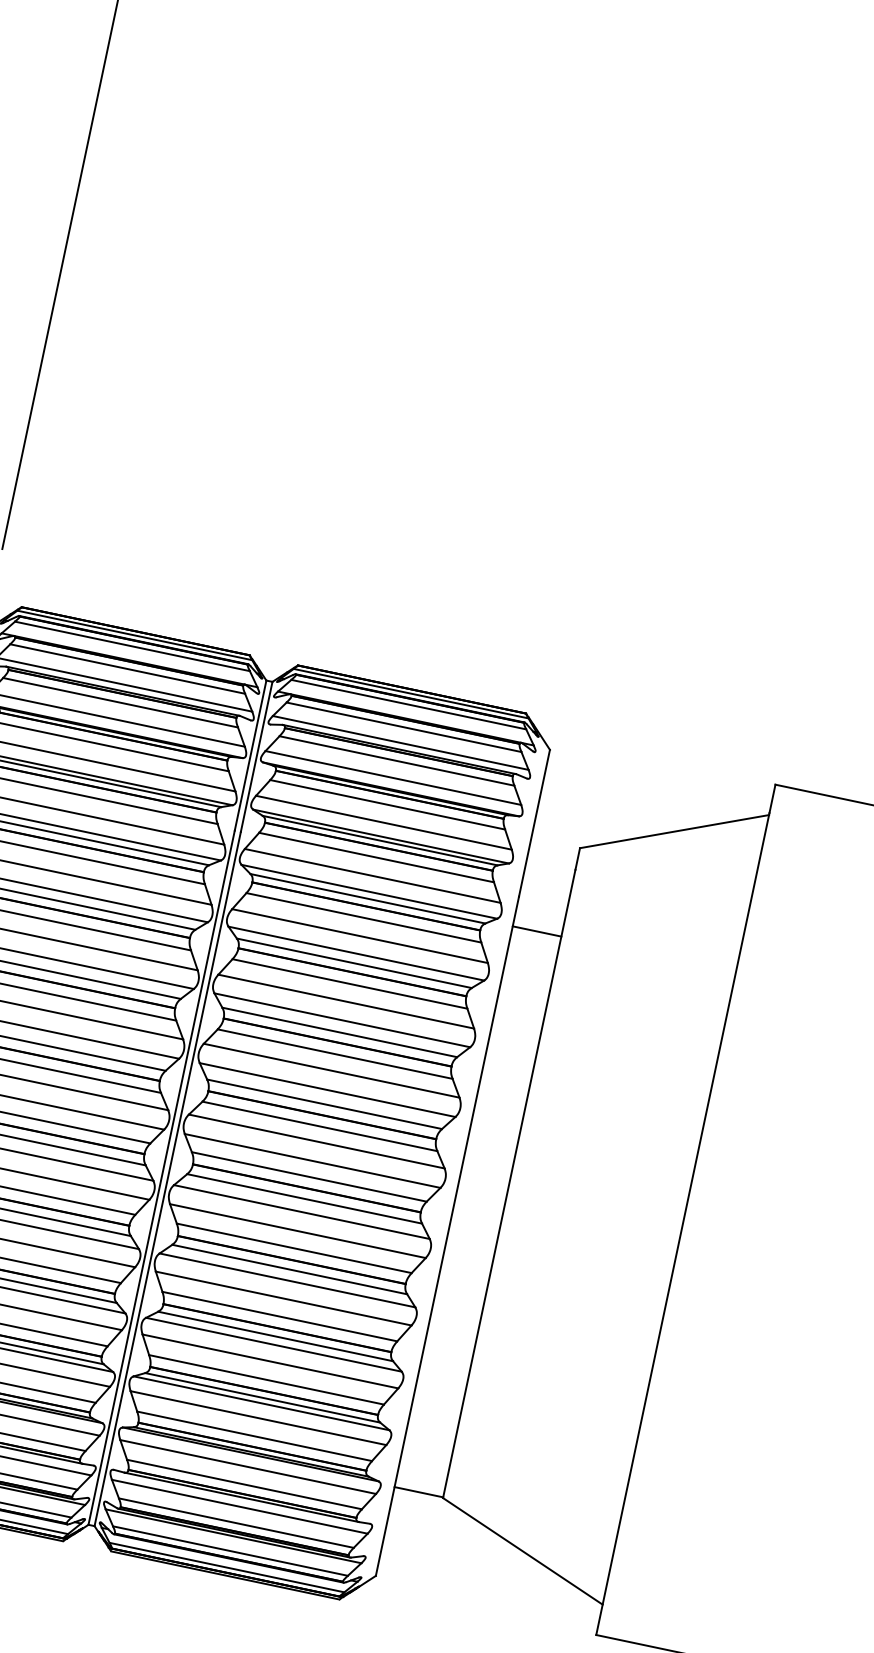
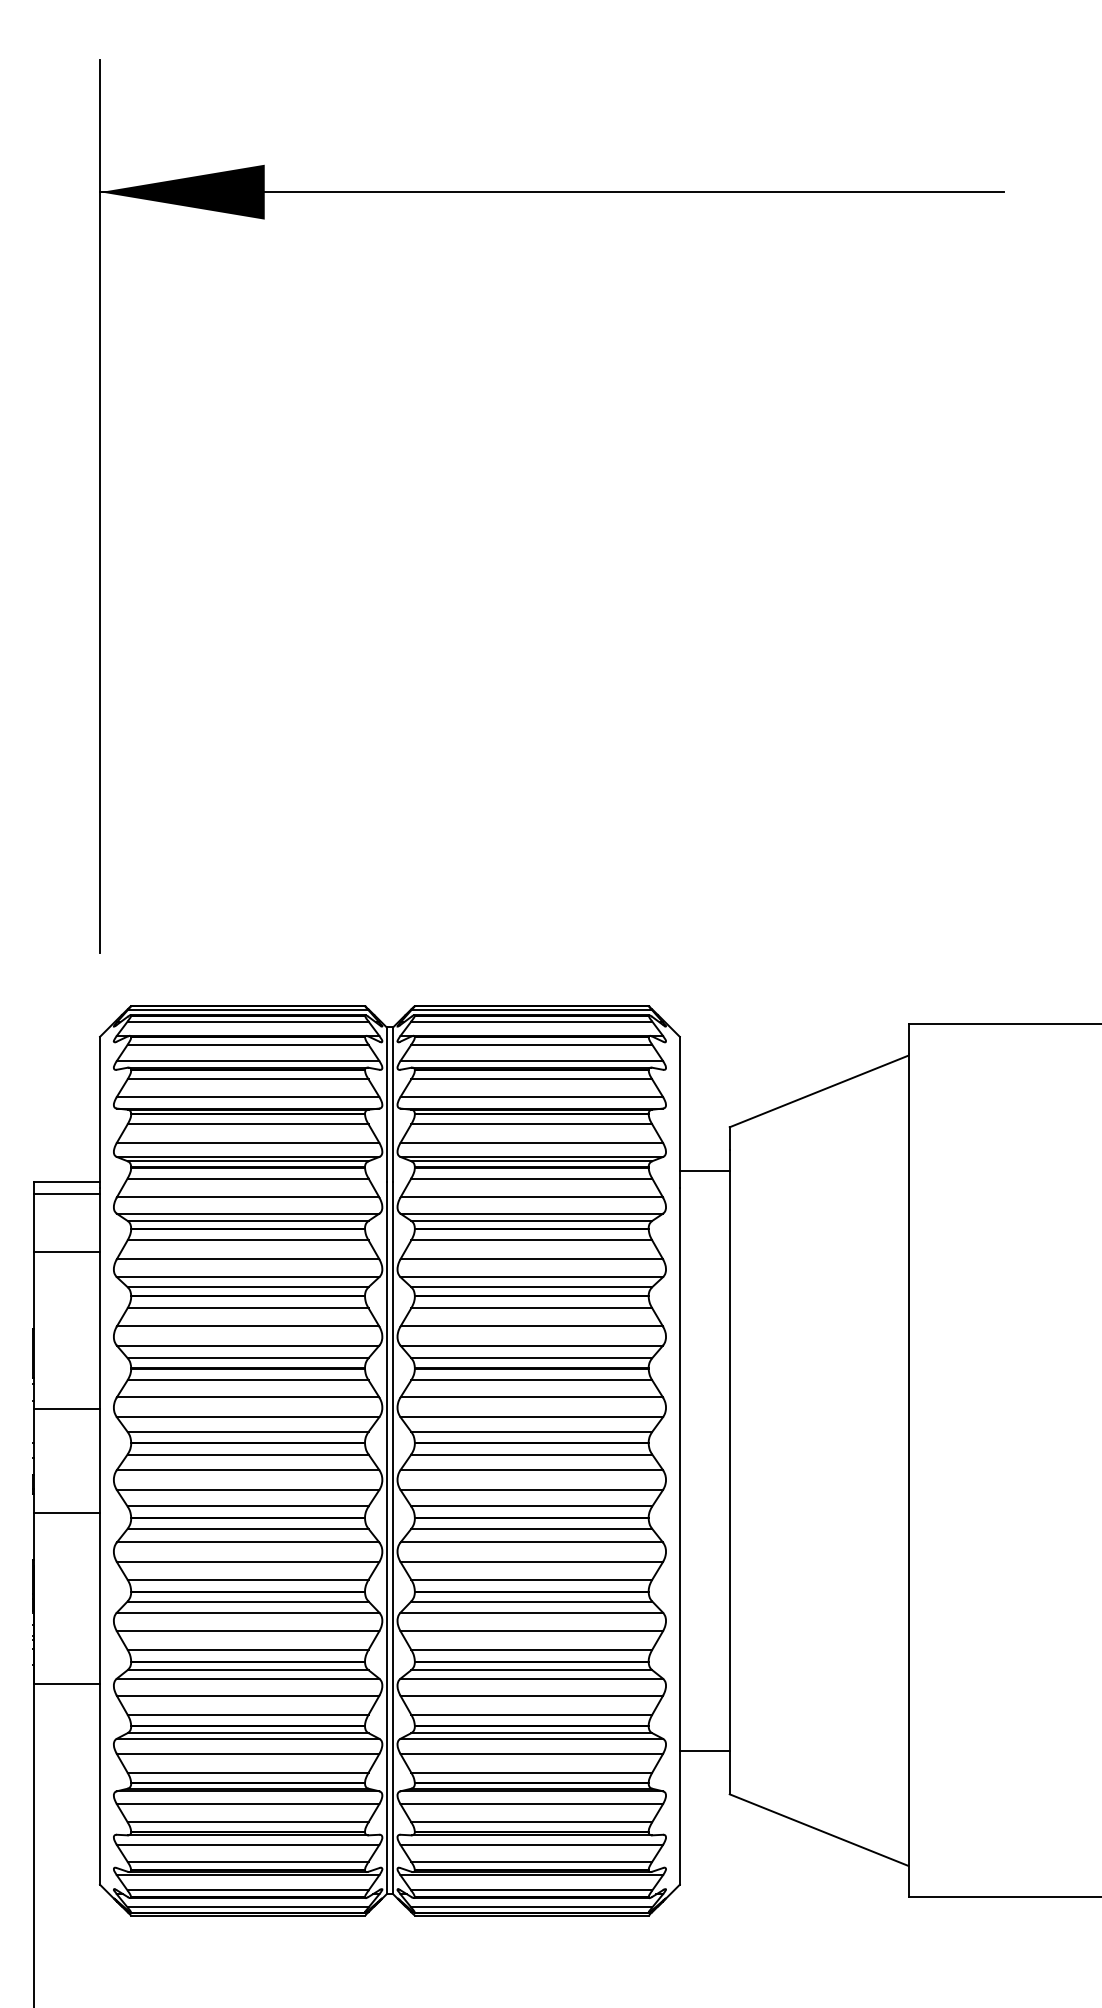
line: (536, 931) -> (704, 1171), moved
line: (418, 1492) -> (704, 1750), moved

